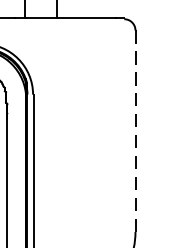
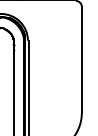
line: (134, 132) -> (81, 60), dashed -> solid

